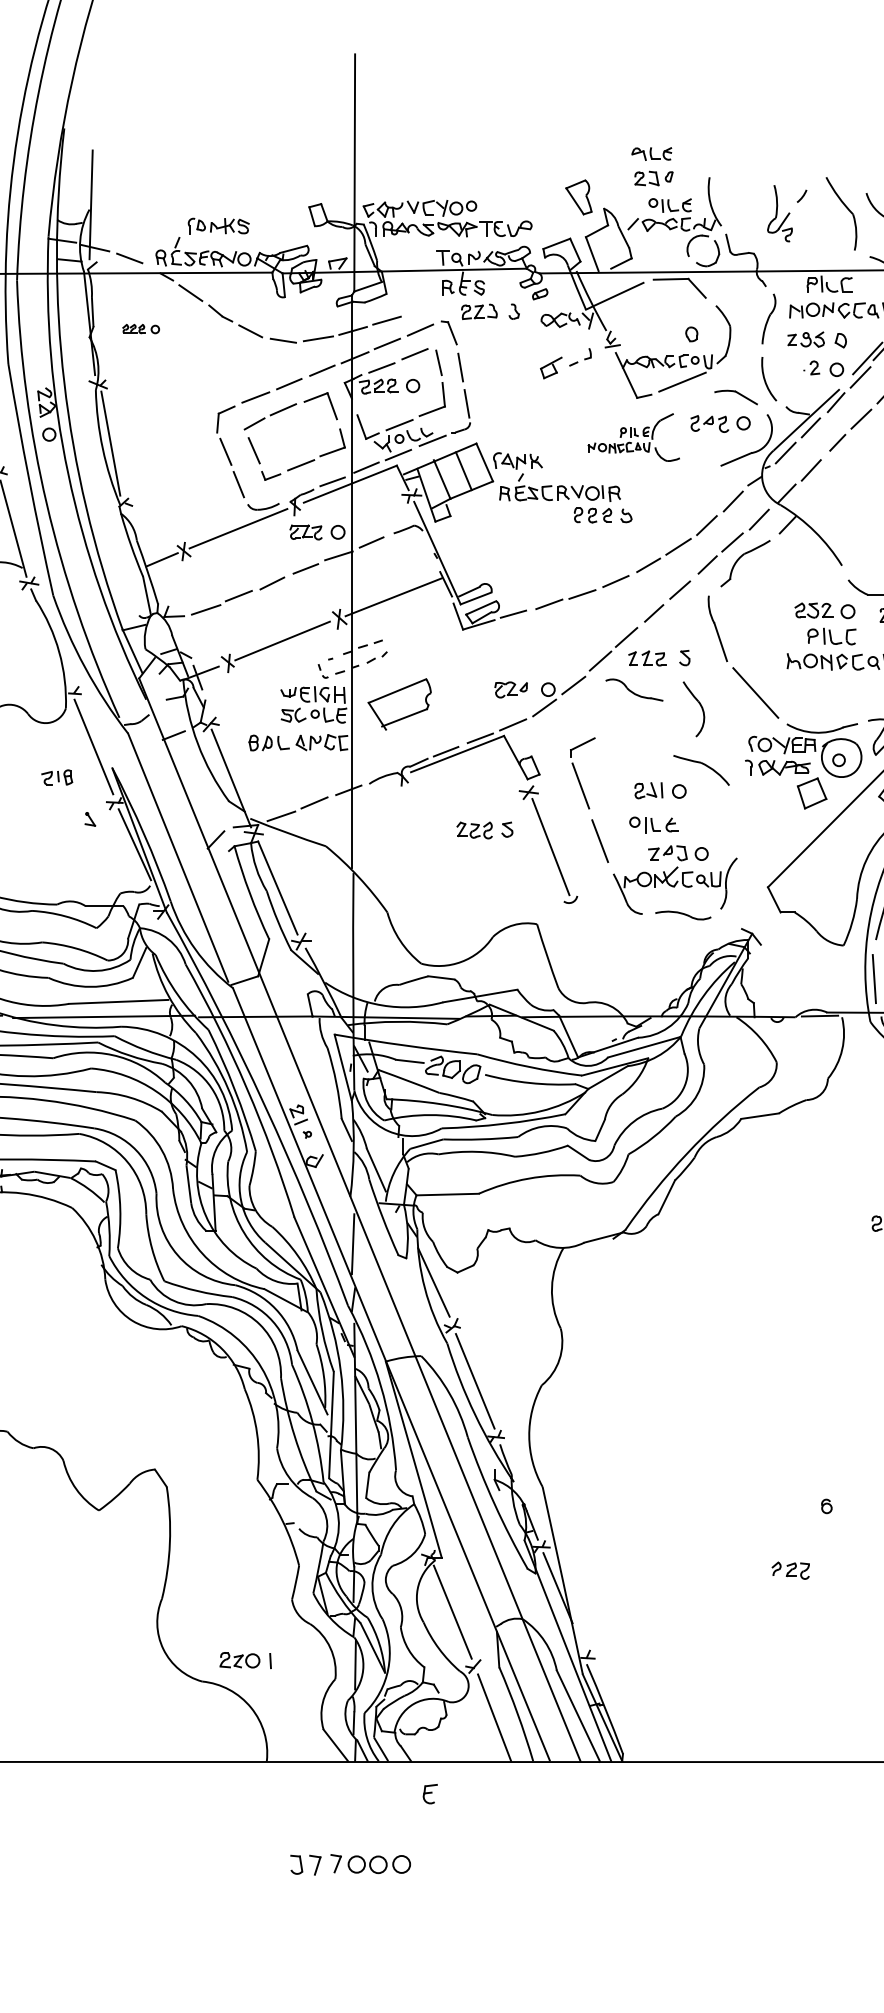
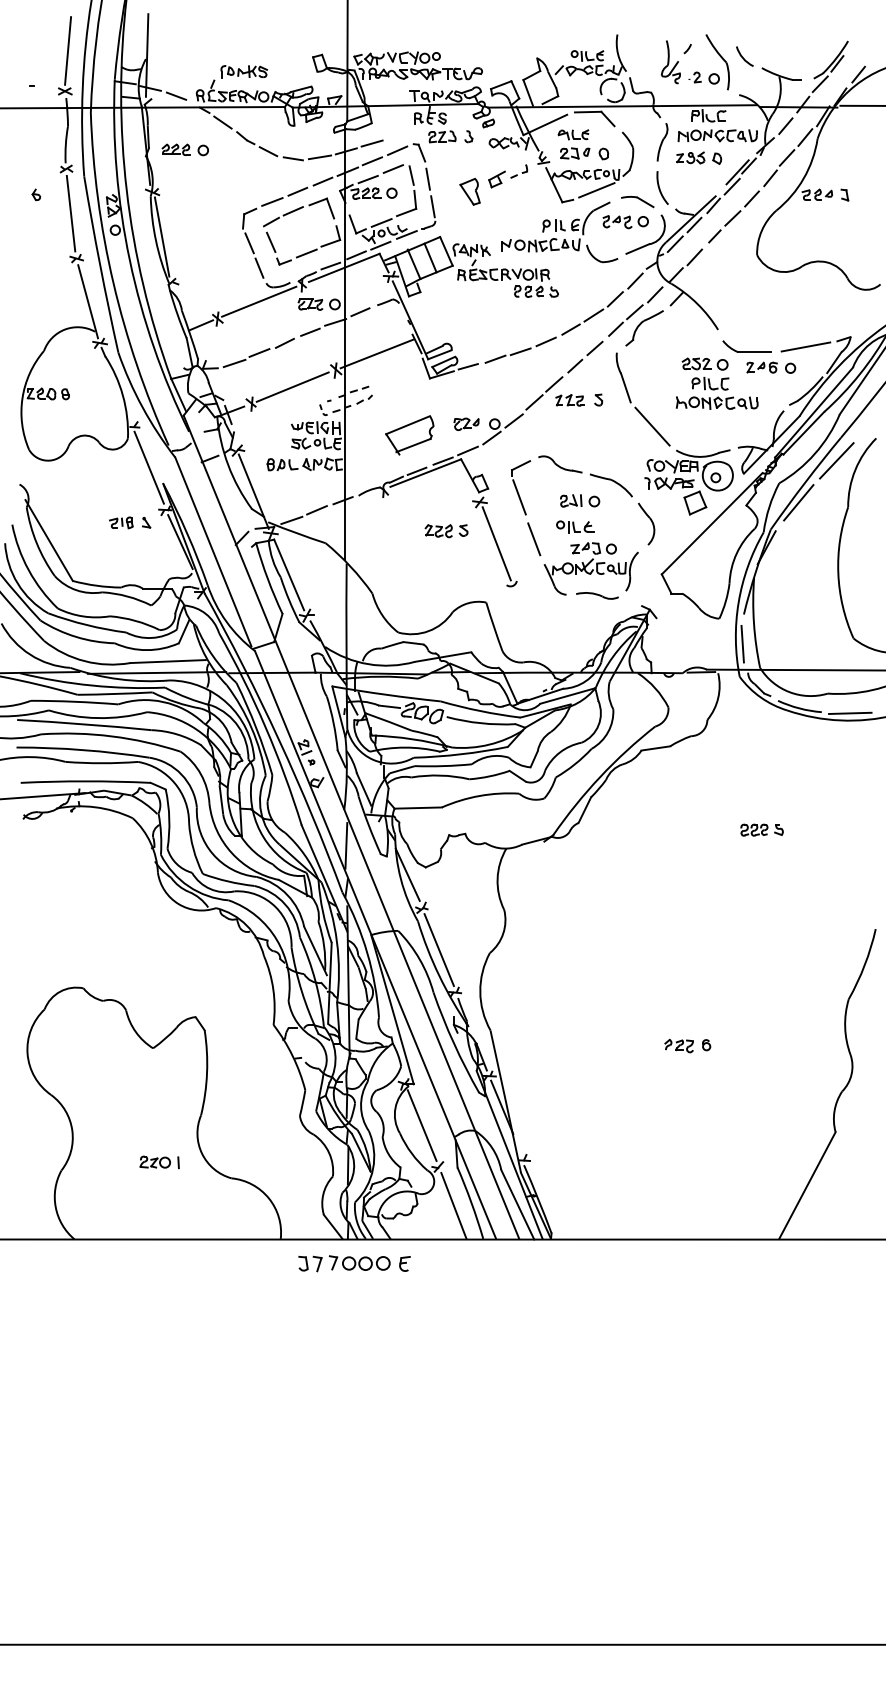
part: (651, 166) -> (573, 144), moved
part: (578, 196) -> (469, 191), moved
part: (140, 328) -> (184, 149), size x1.67
part: (822, 367) -> (703, 77), moved
part: (633, 437) -> (559, 232), size x1.67
part: (634, 690) -> (560, 464), moved
part: (399, 704) -> (409, 435), moved
part: (693, 708) -> (646, 523), moved
part: (57, 776) -> (121, 522), moved
part: (789, 1569) -> (678, 1045), moved
part: (245, 1660) -> (159, 1162), moved
part: (350, 1864) -> (344, 1263), moved

